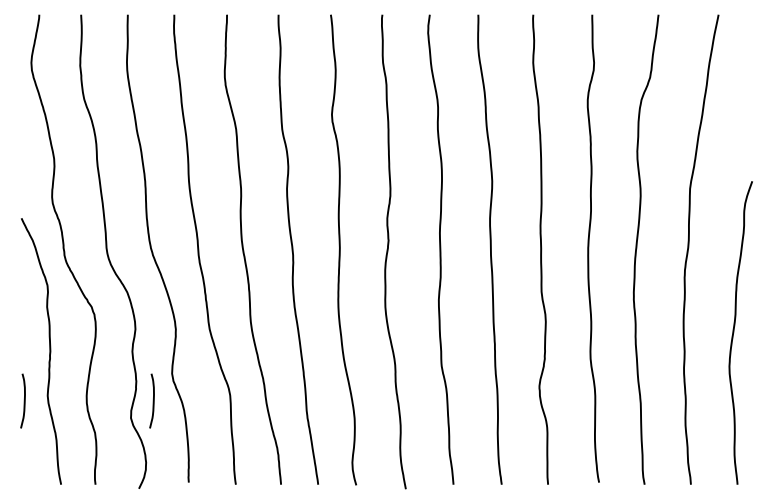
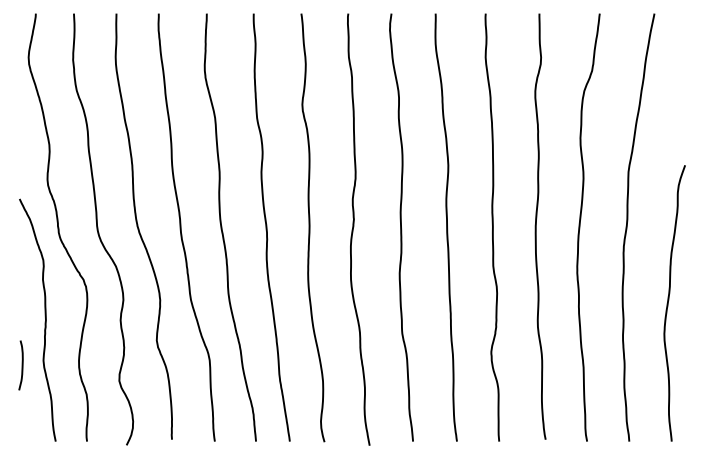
curve: (152, 400) -> (138, 364), removed

